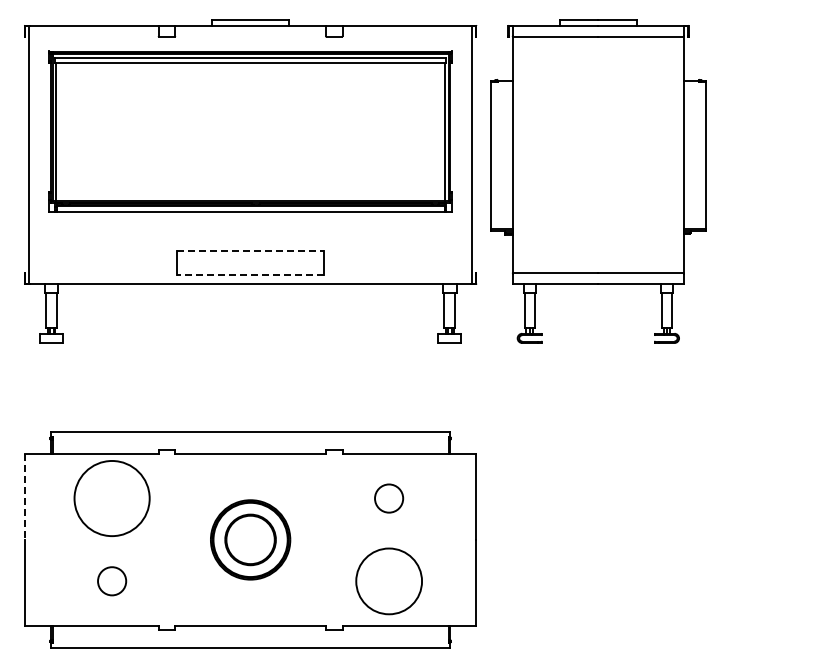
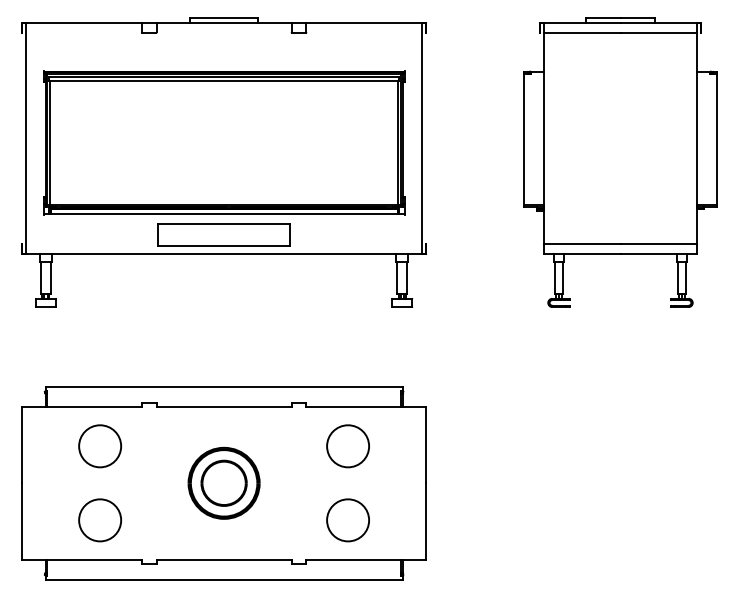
part: (250, 131) -> (224, 142), moved
part: (598, 181) -> (620, 162), moved
line: (250, 250) -> (224, 224), dashed -> solid
line: (250, 274) -> (224, 245), dashed -> solid
line: (24, 497) -> (21, 445), dashed -> solid
circle: (111, 498) -> (99, 446), size x0.62
circle: (388, 498) -> (347, 446), size x1.67
circle: (111, 580) -> (99, 519), size x1.67
circle: (388, 580) -> (347, 519), size x0.71

